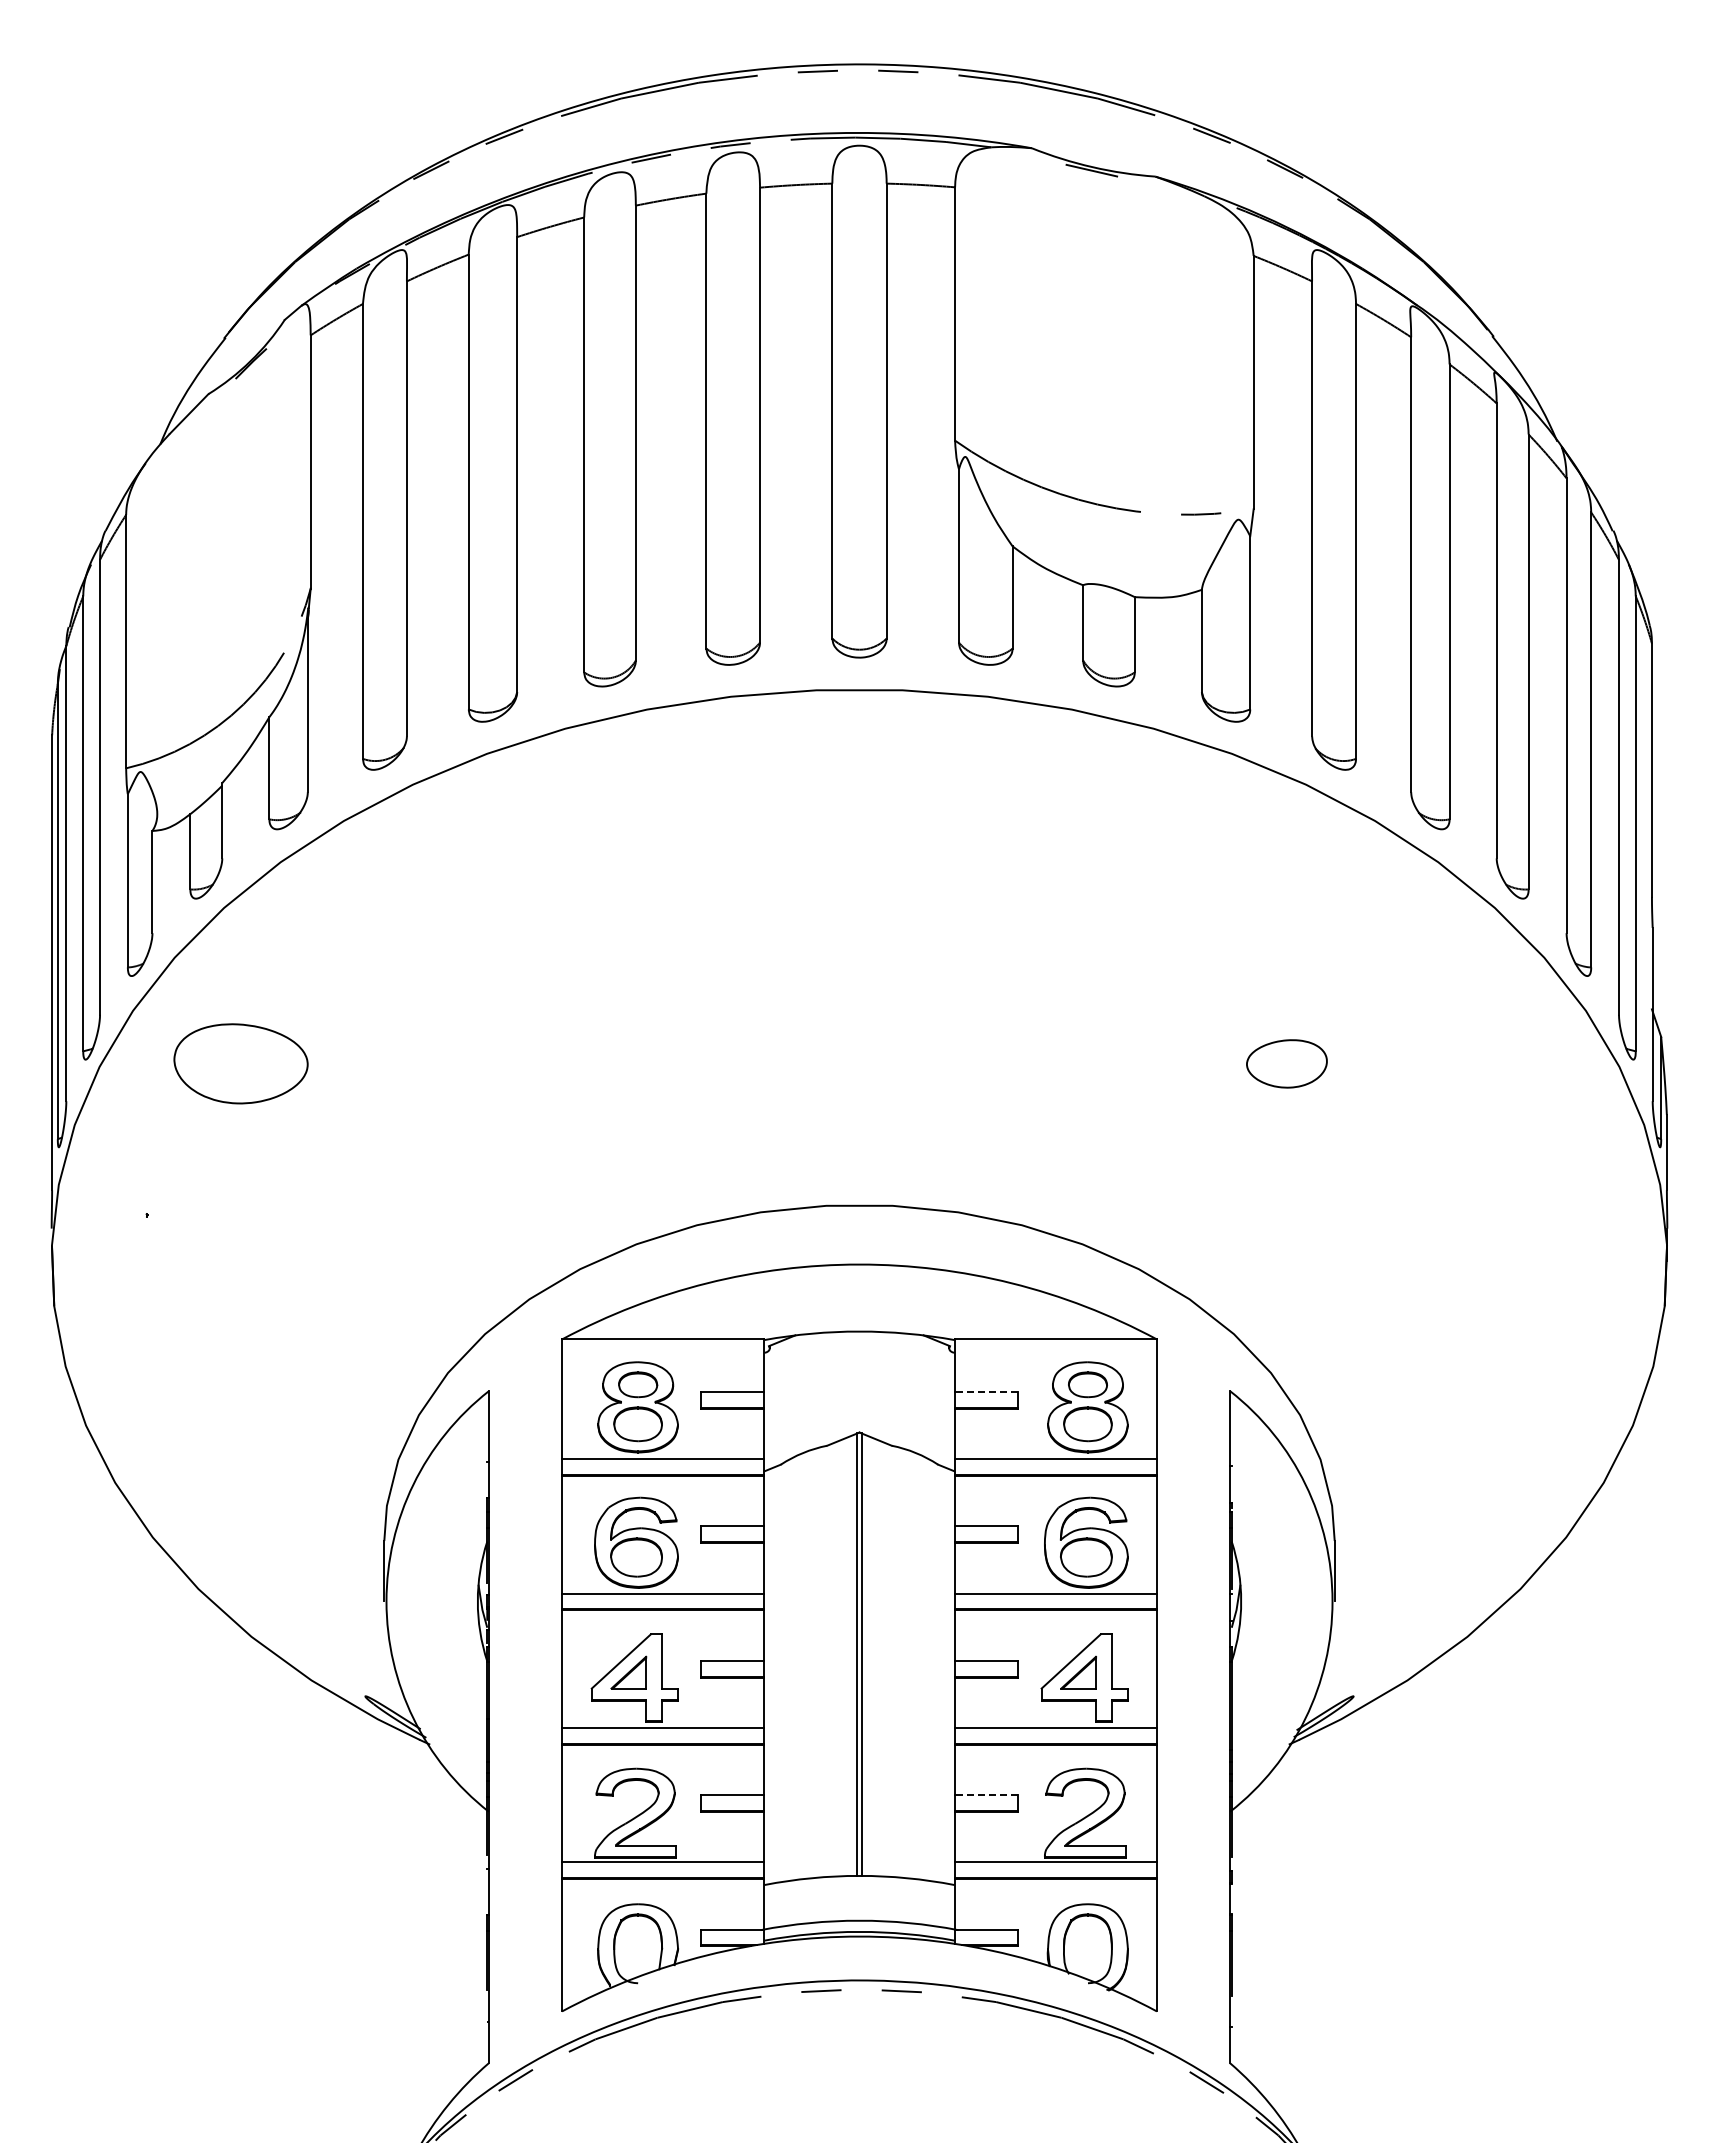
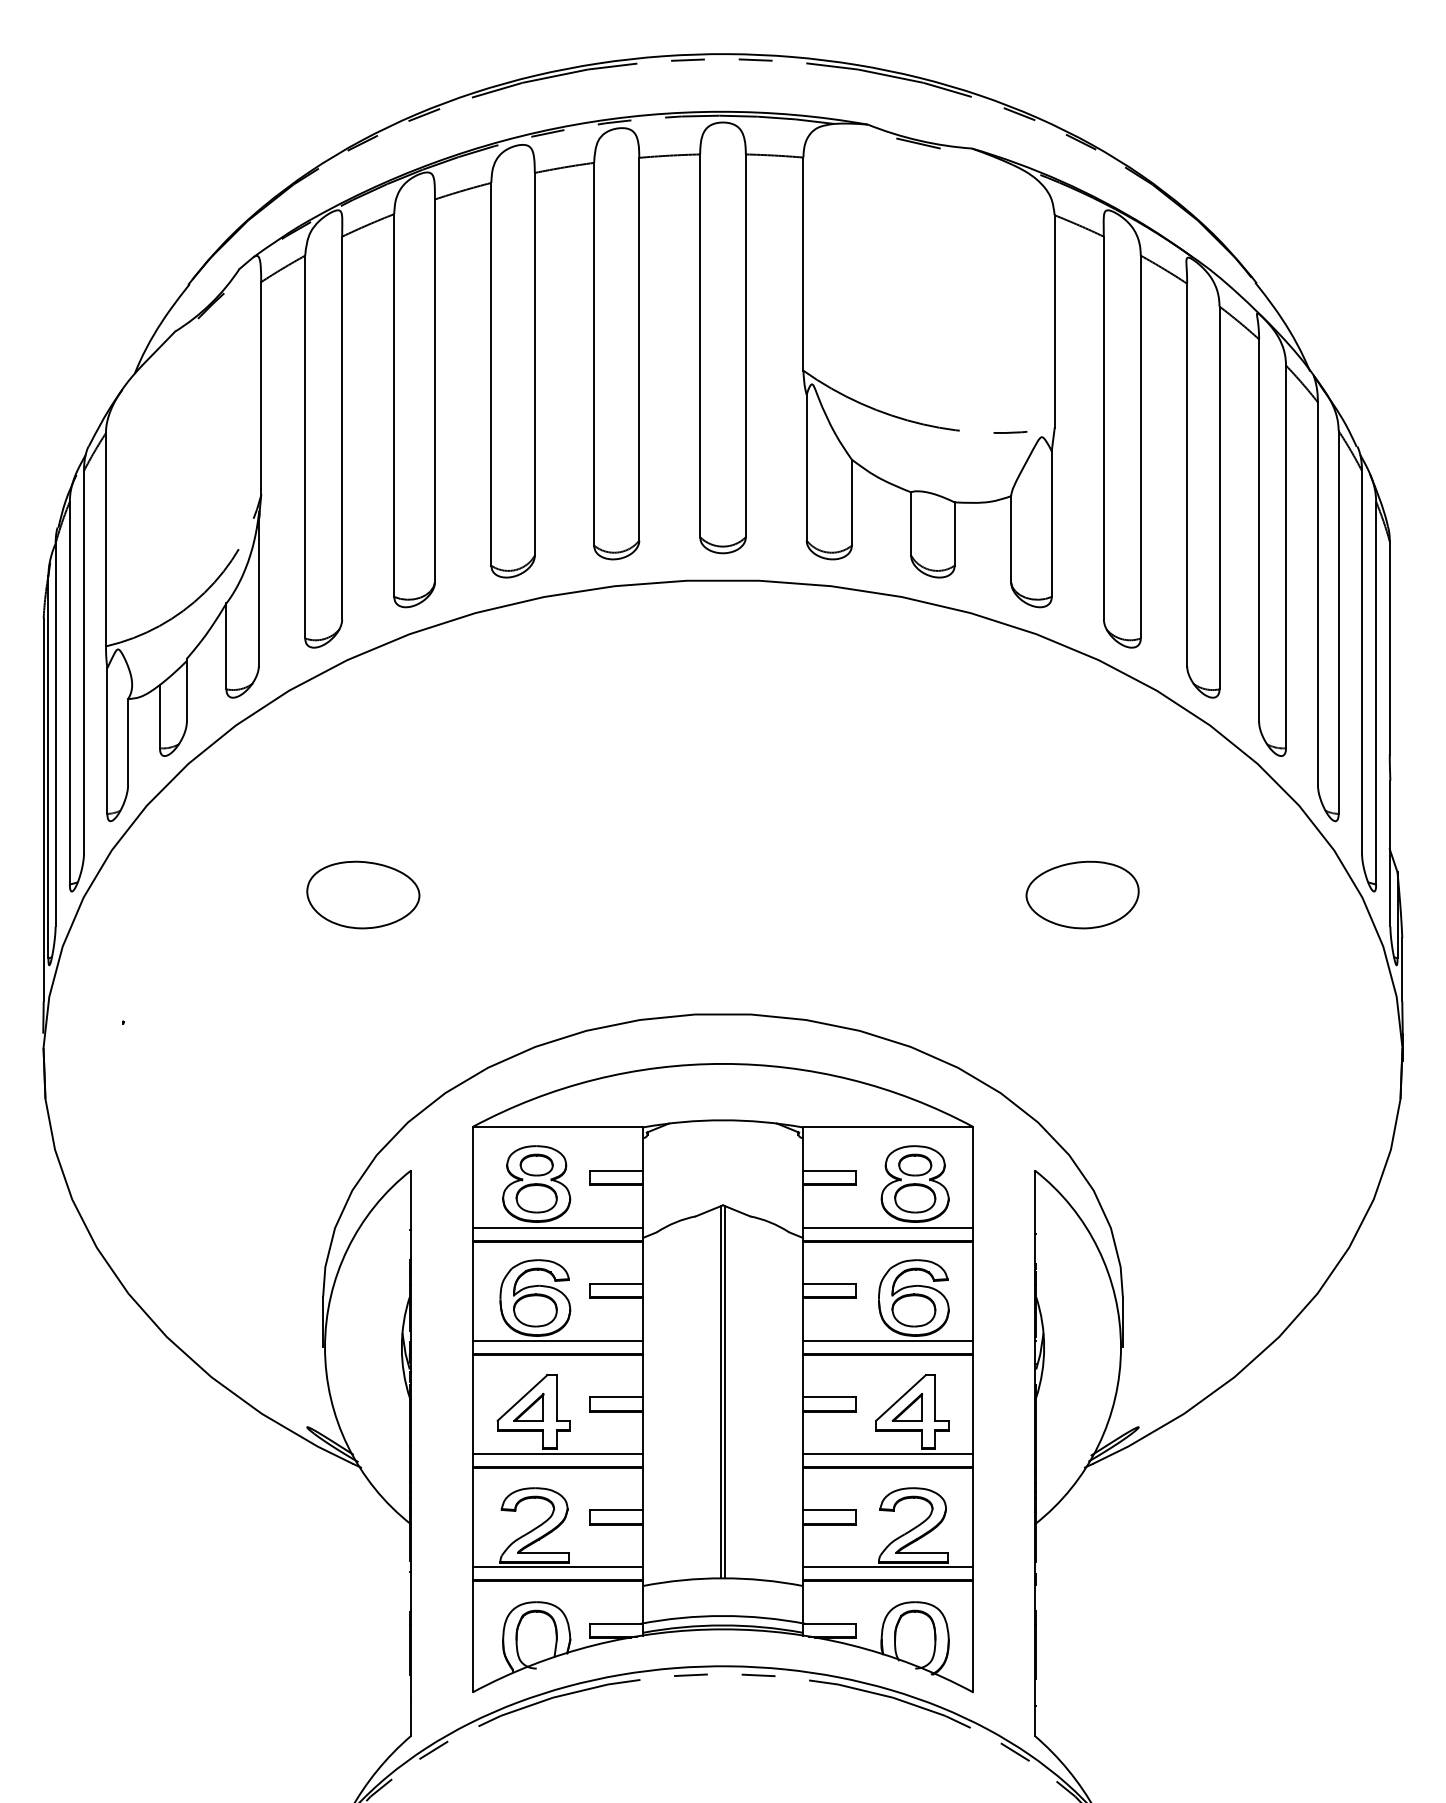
part: (240, 1063) -> (362, 894), moved
part: (1286, 1063) -> (1082, 894), size x1.67
line: (986, 1392) -> (829, 1171), dashed -> solid
line: (986, 1795) -> (829, 1510), dashed -> solid

